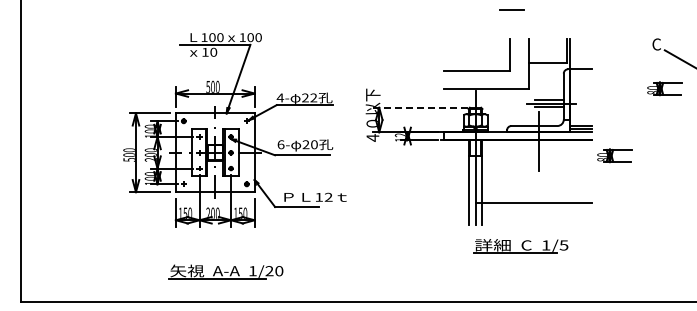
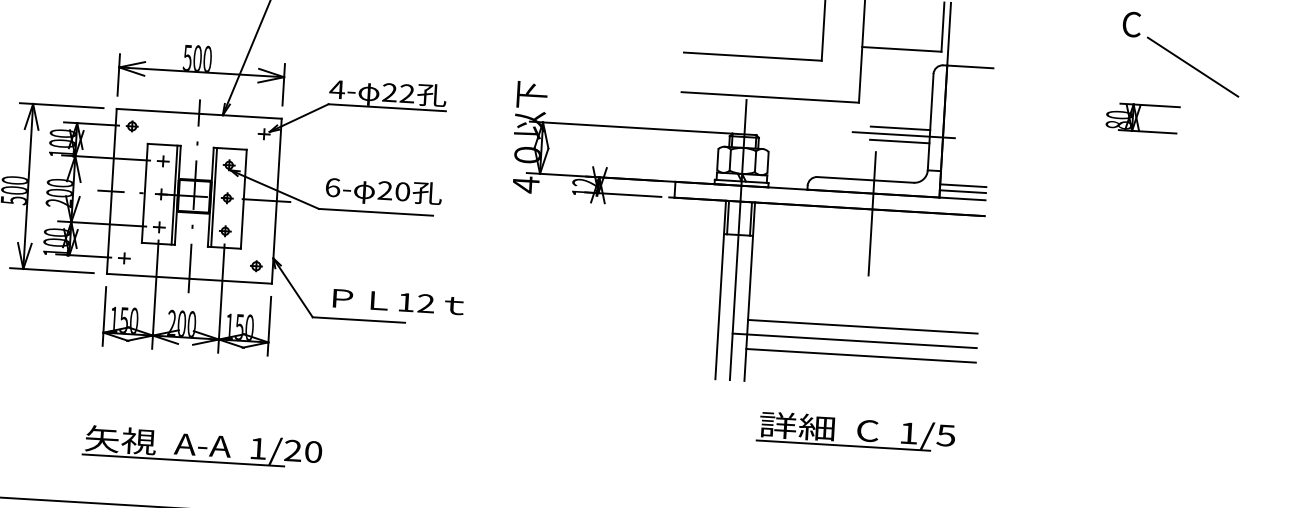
line: (421, 107) -> (631, 127), dashed -> solid
part: (614, 155) -> (1029, 251), removed
line: (537, 195) -> (863, 325), added
line: (537, 209) -> (861, 355), added
part: (520, 246) -> (854, 432), moved

